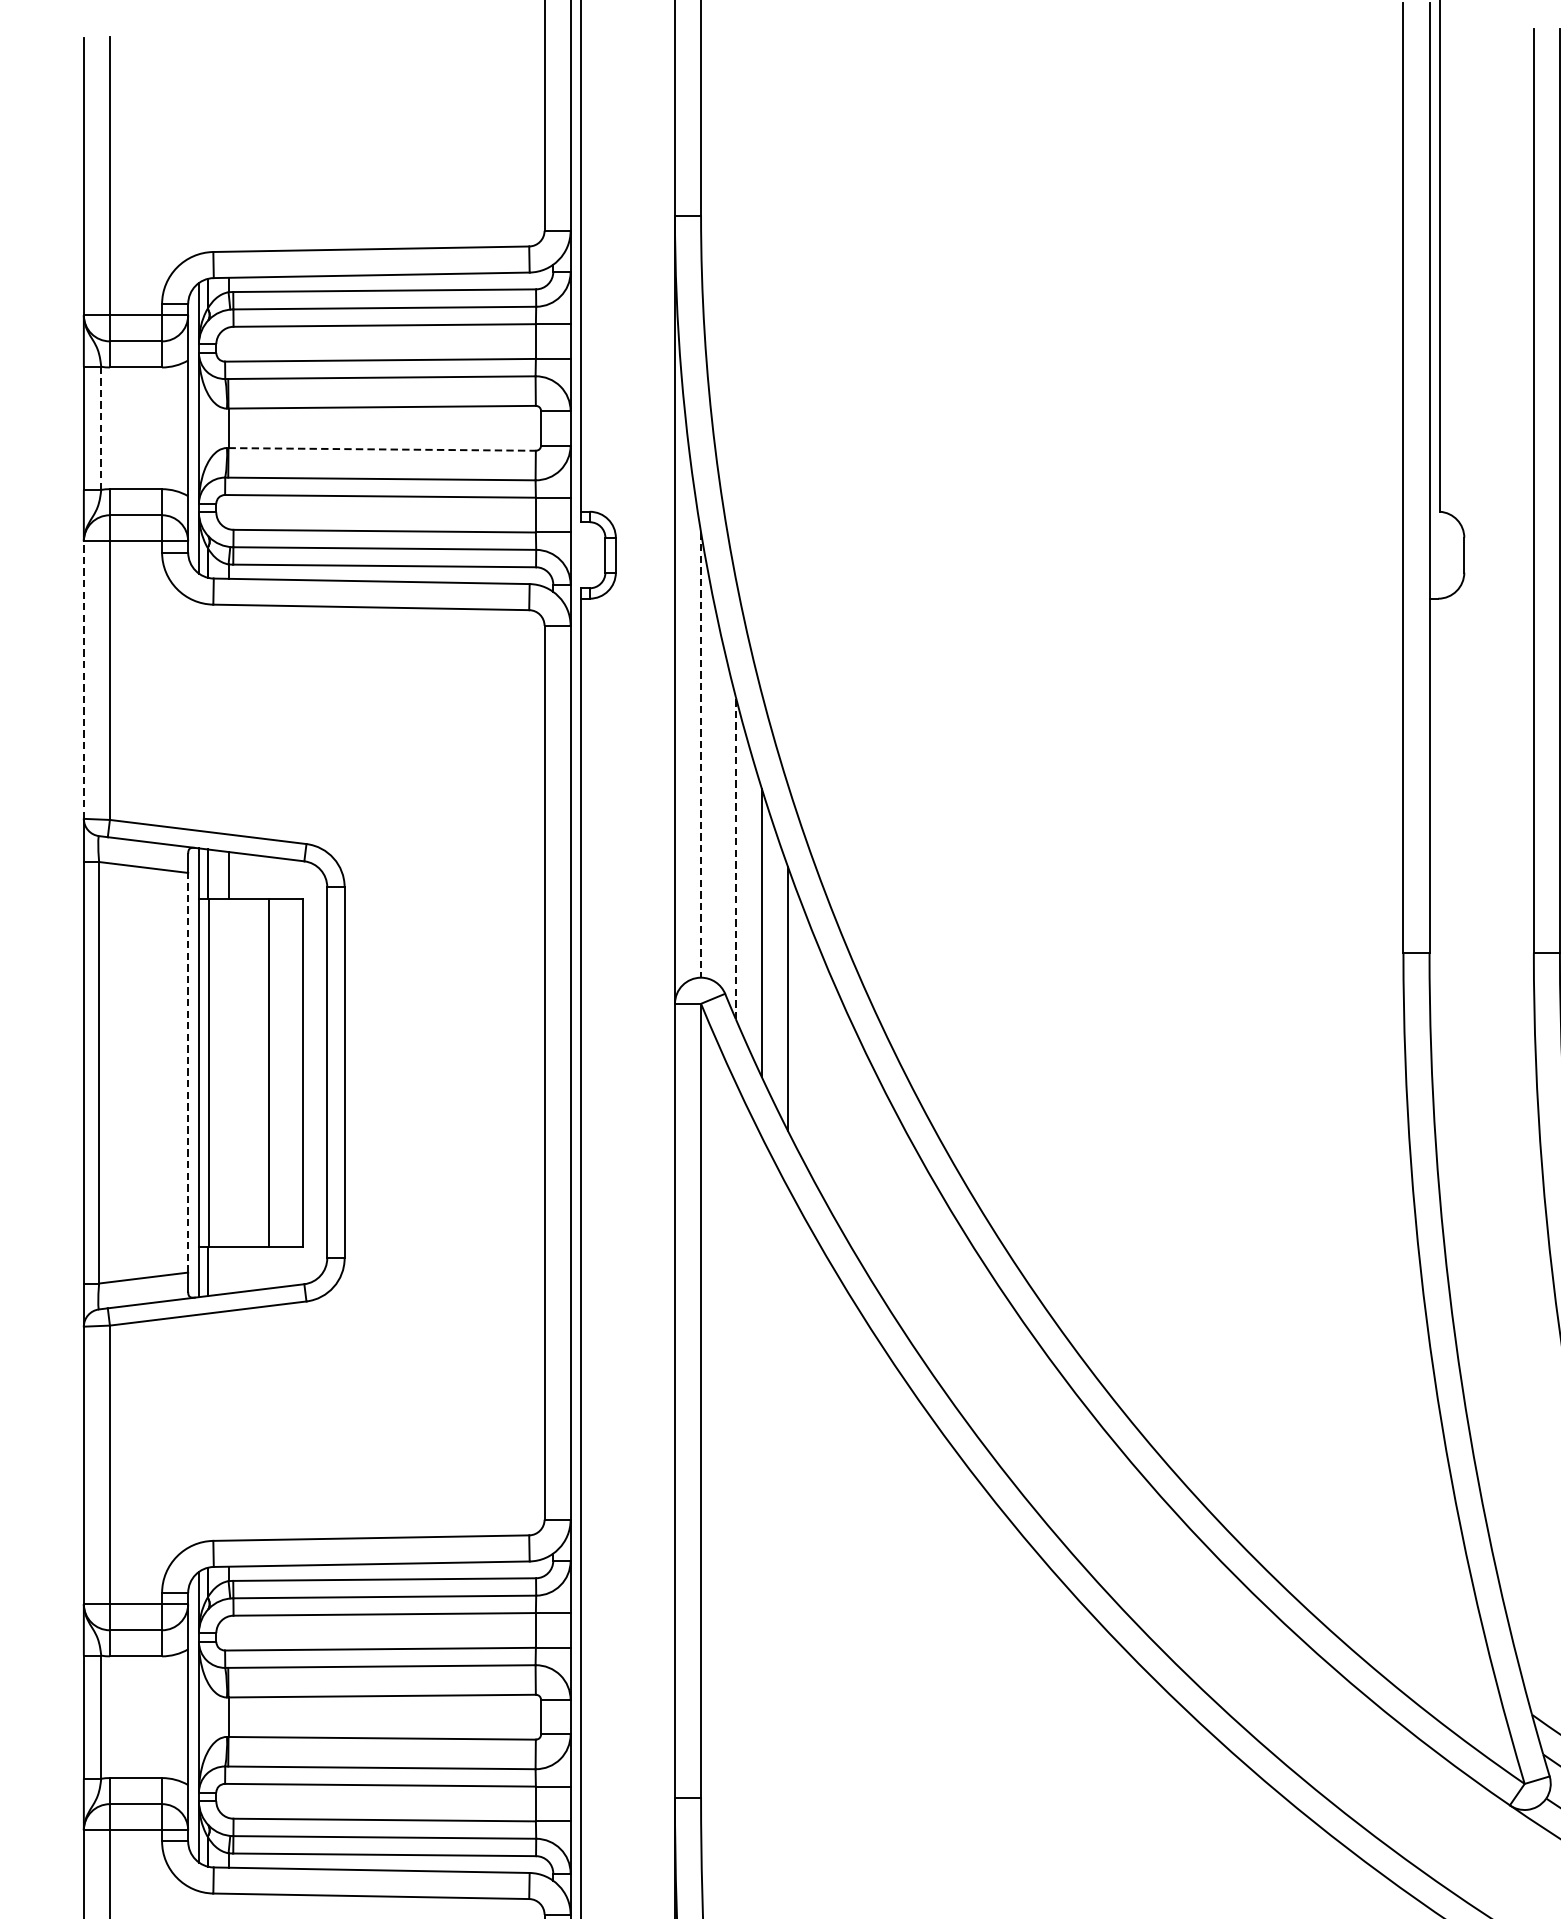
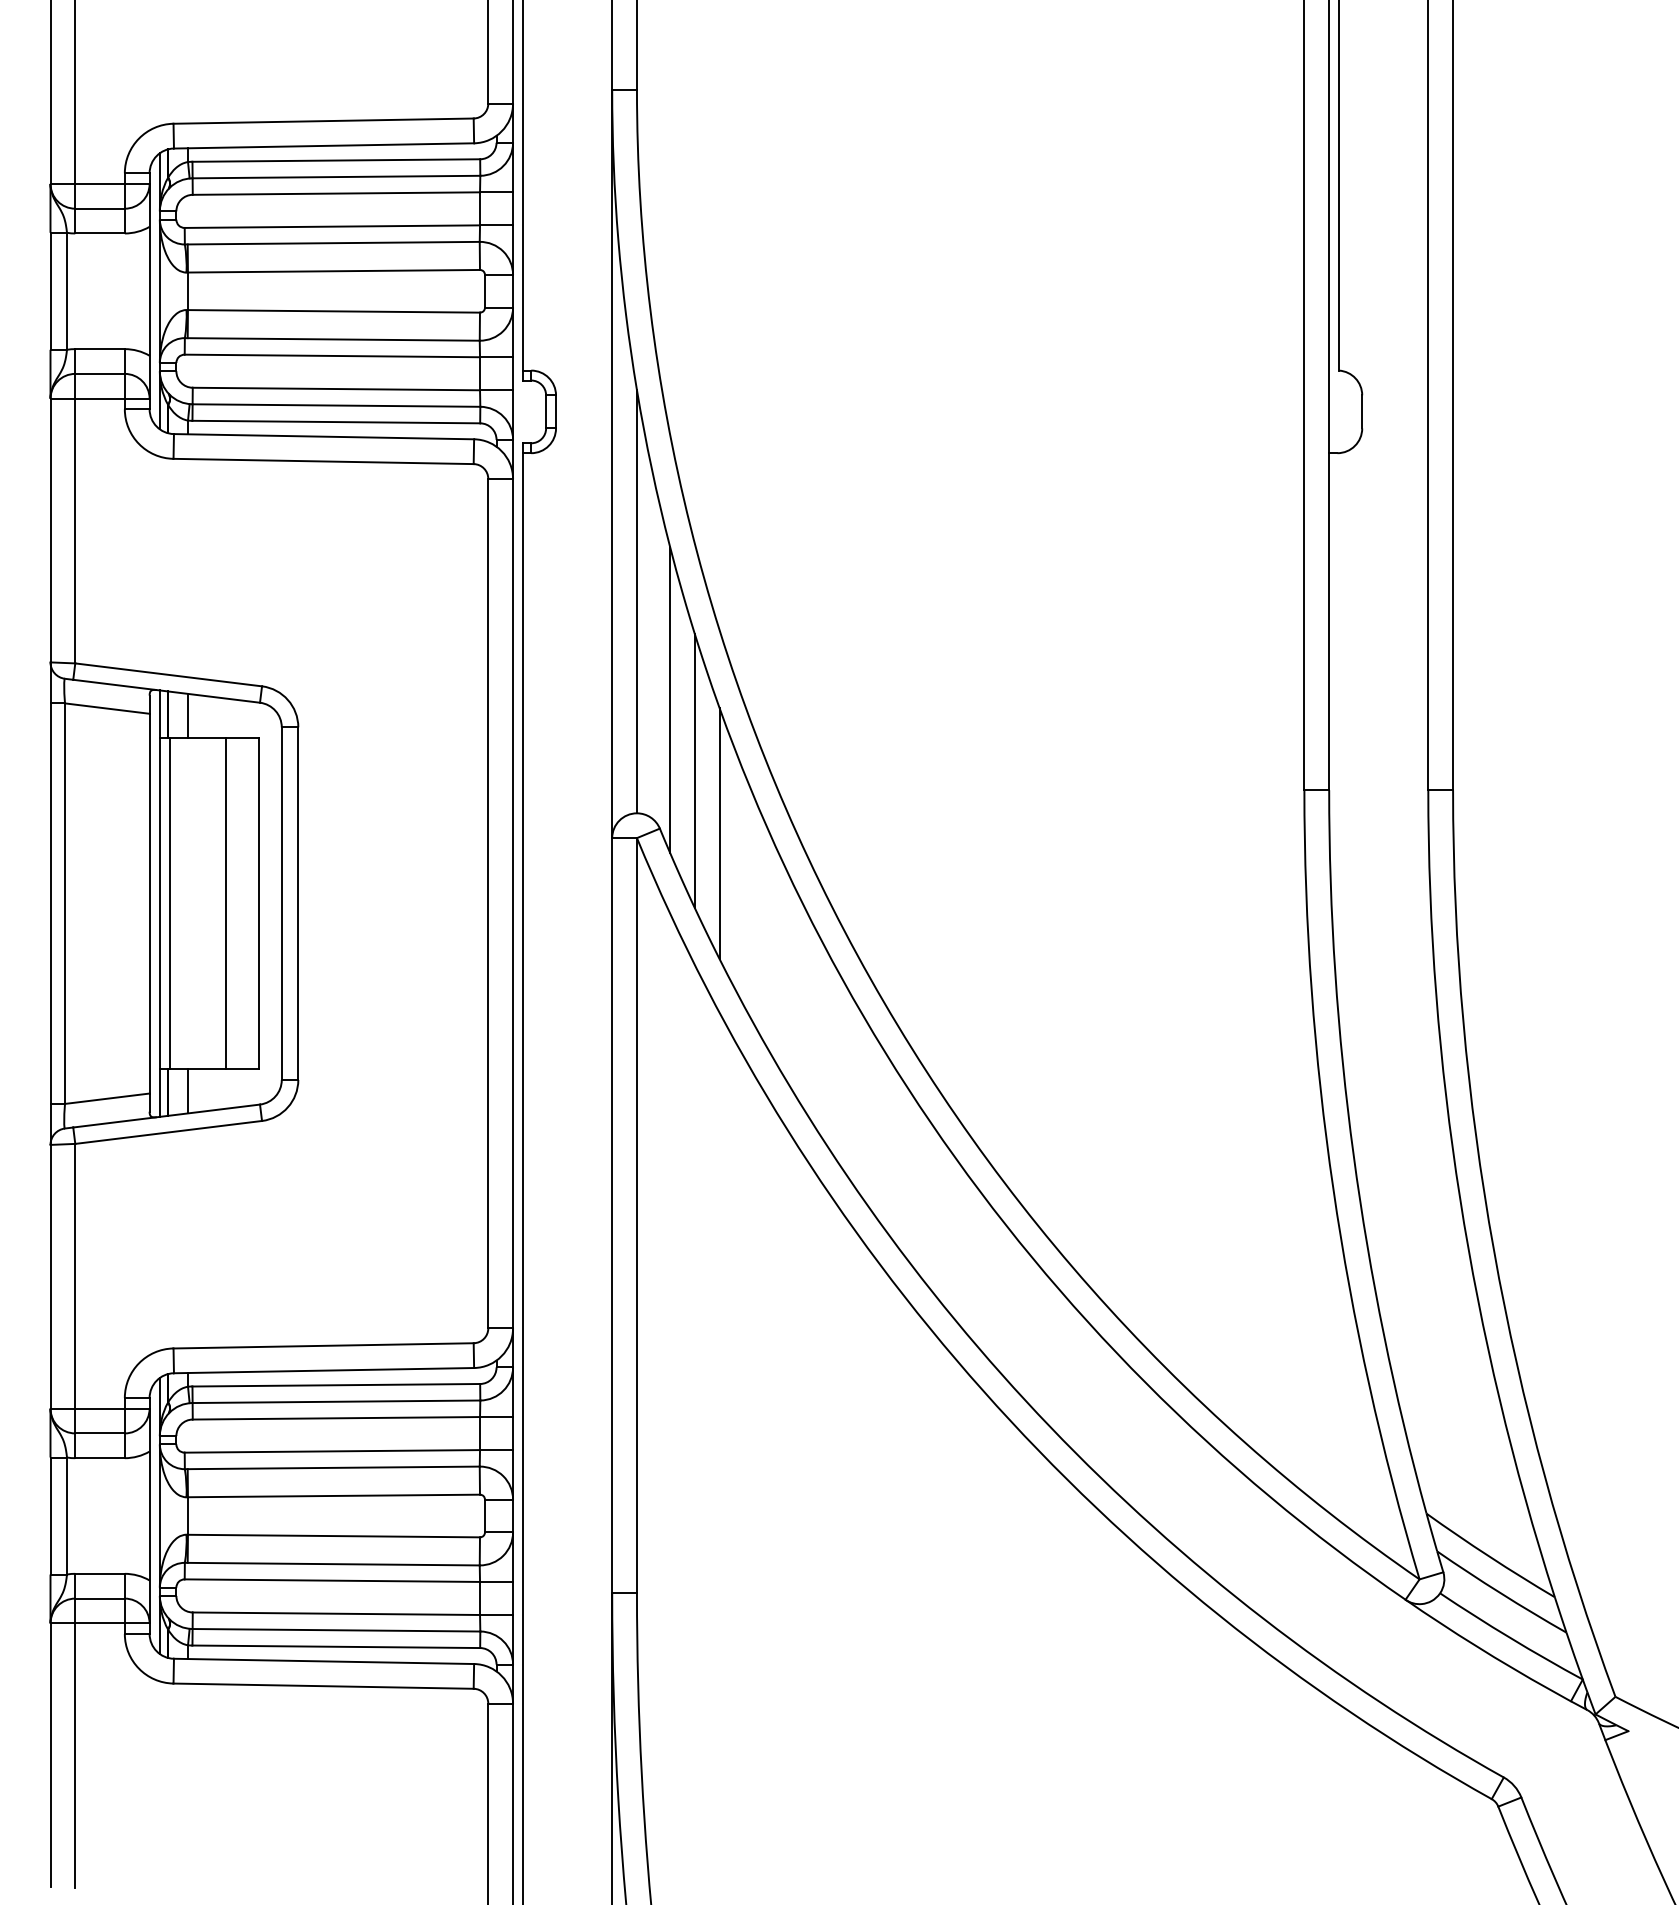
line: (101, 428) -> (67, 291), dashed -> solid
line: (382, 449) -> (334, 311), dashed -> solid
line: (83, 680) -> (50, 530), dashed -> solid
line: (700, 754) -> (636, 601), dashed -> solid
line: (736, 857) -> (670, 699), dashed -> solid
line: (188, 1072) -> (149, 903), dashed -> solid
line: (229, 1269) -> (188, 1090), added

